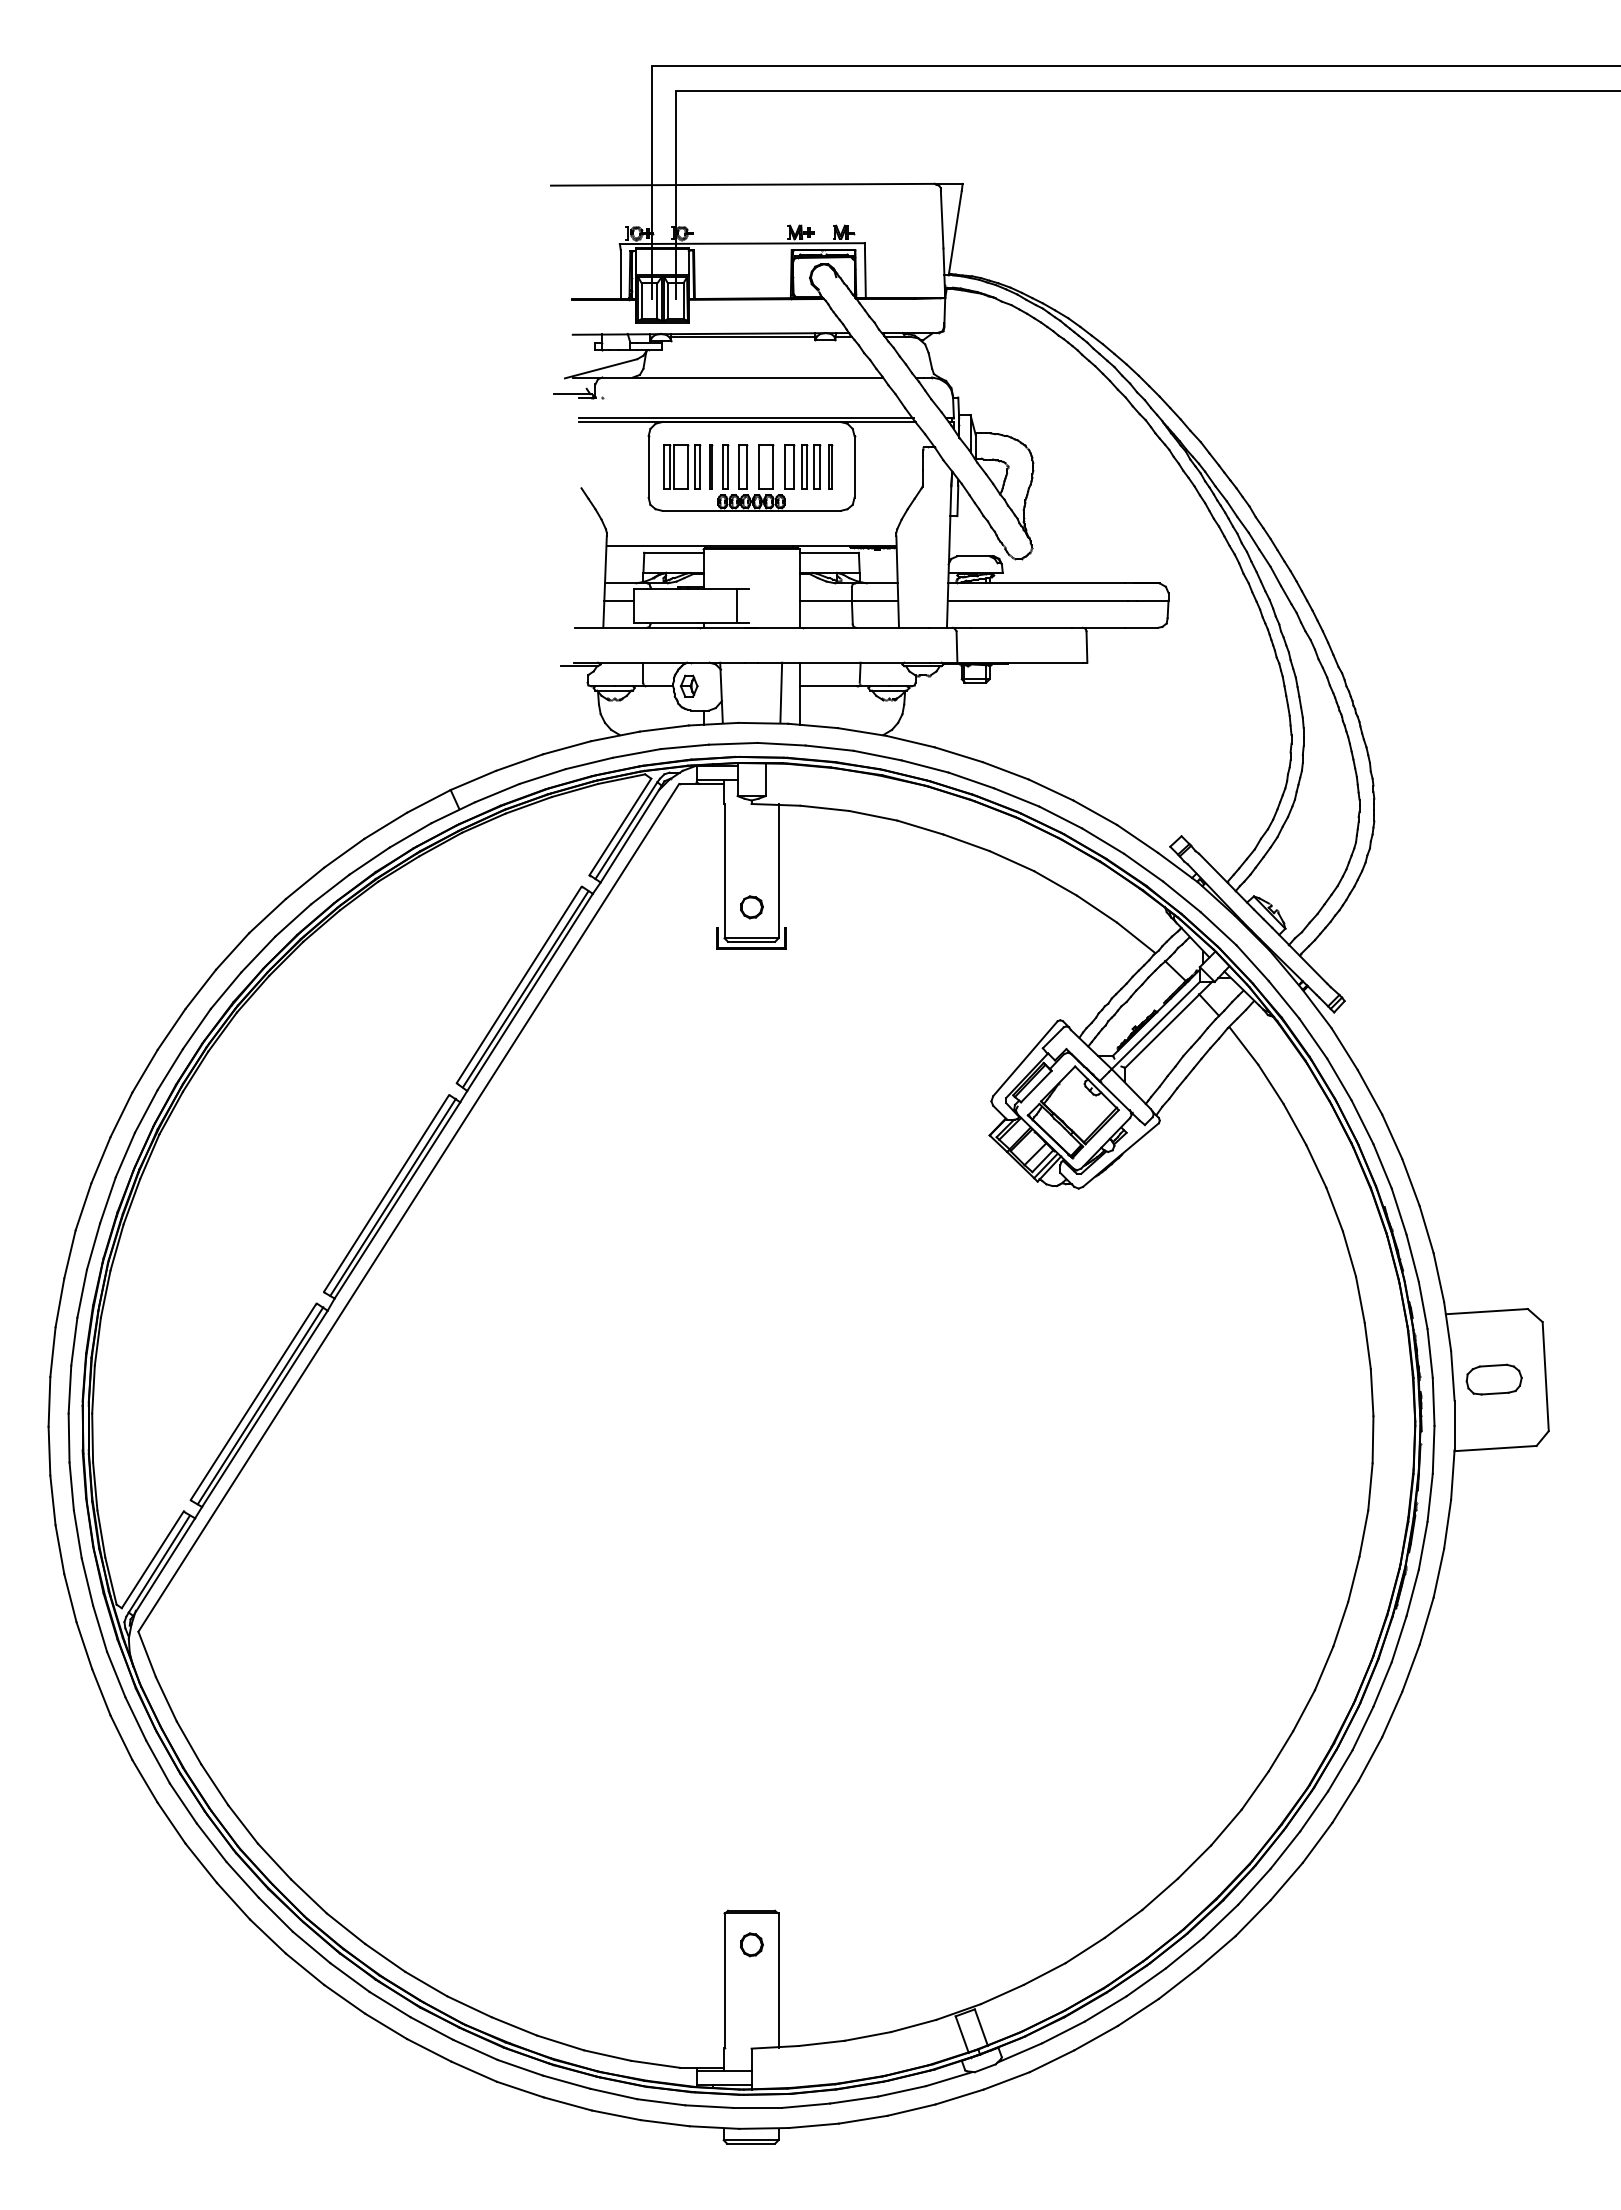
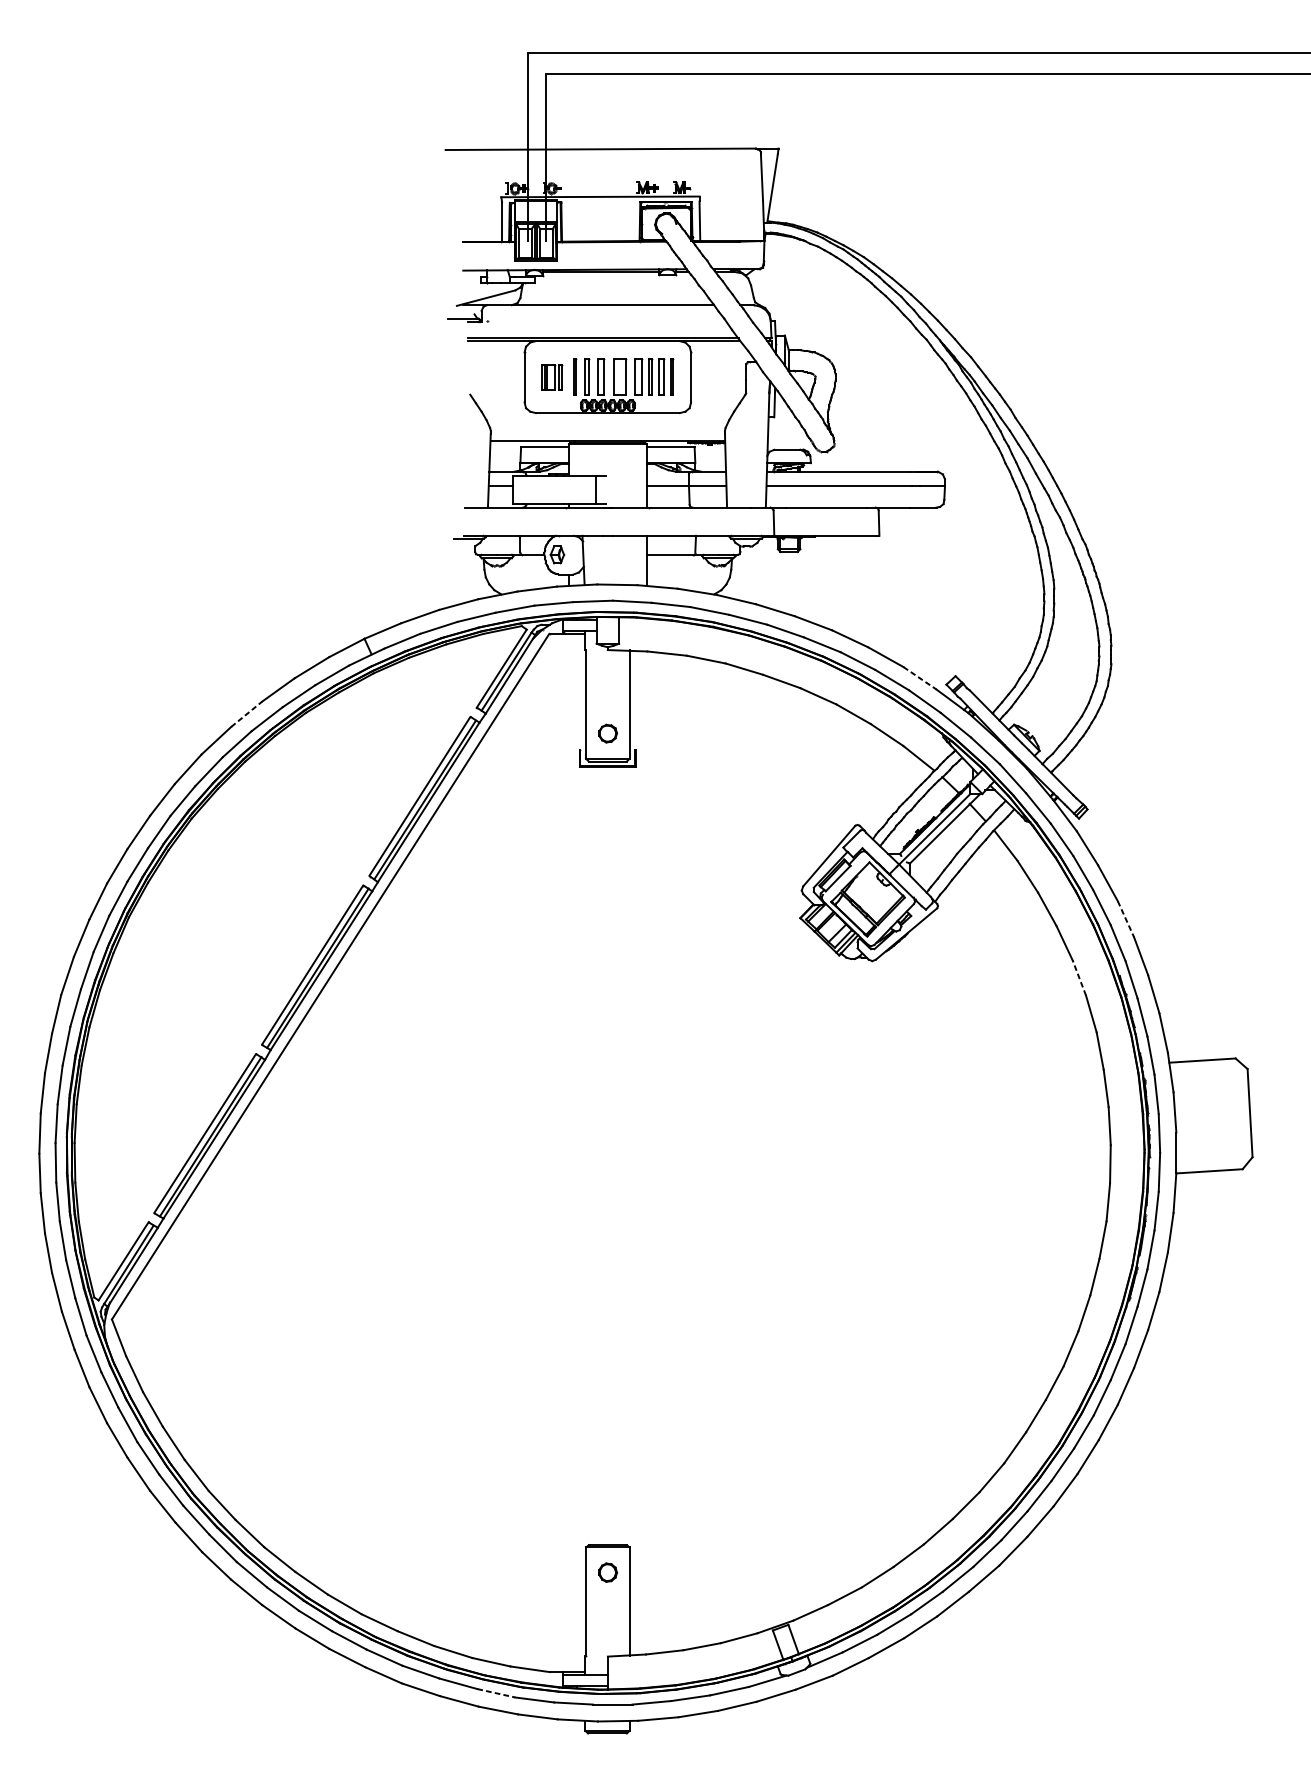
part: (682, 466) -> (551, 377), size x0.7
line: (781, 692) -> (632, 559), removed
line: (1137, 838) -> (919, 677), solid -> dashed
line: (305, 883) -> (247, 714), solid -> dashed
line: (1392, 1137) -> (1126, 919), solid -> dashed
line: (1334, 1209) -> (1079, 978), solid -> dashed
part: (1493, 1379) -> (1207, 1115), removed
line: (614, 2094) -> (496, 1693), solid -> dashed

